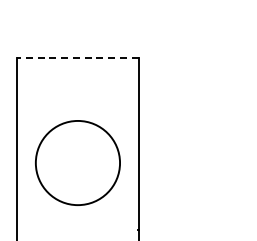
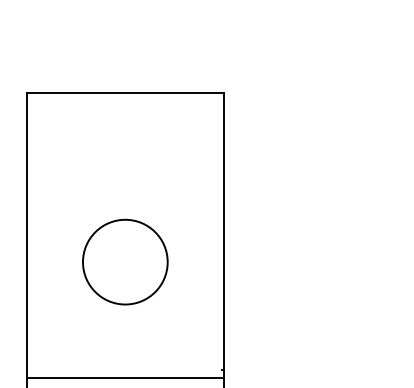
line: (77, 57) -> (124, 92), dashed -> solid
circle: (77, 162) -> (124, 261), size x0.62
line: (77, 234) -> (124, 377), added

